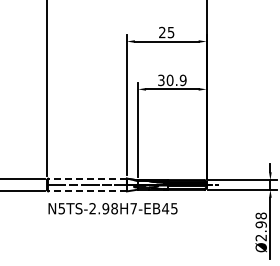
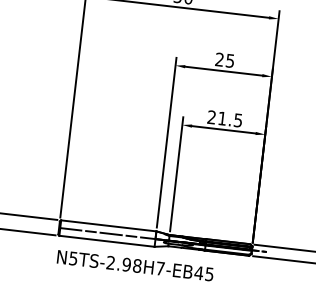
text: (172, 80) -> (225, 119), 30.9 -> 21.5
line: (87, 178) -> (108, 225), dashed -> solid
line: (87, 191) -> (106, 241), dashed -> solid

